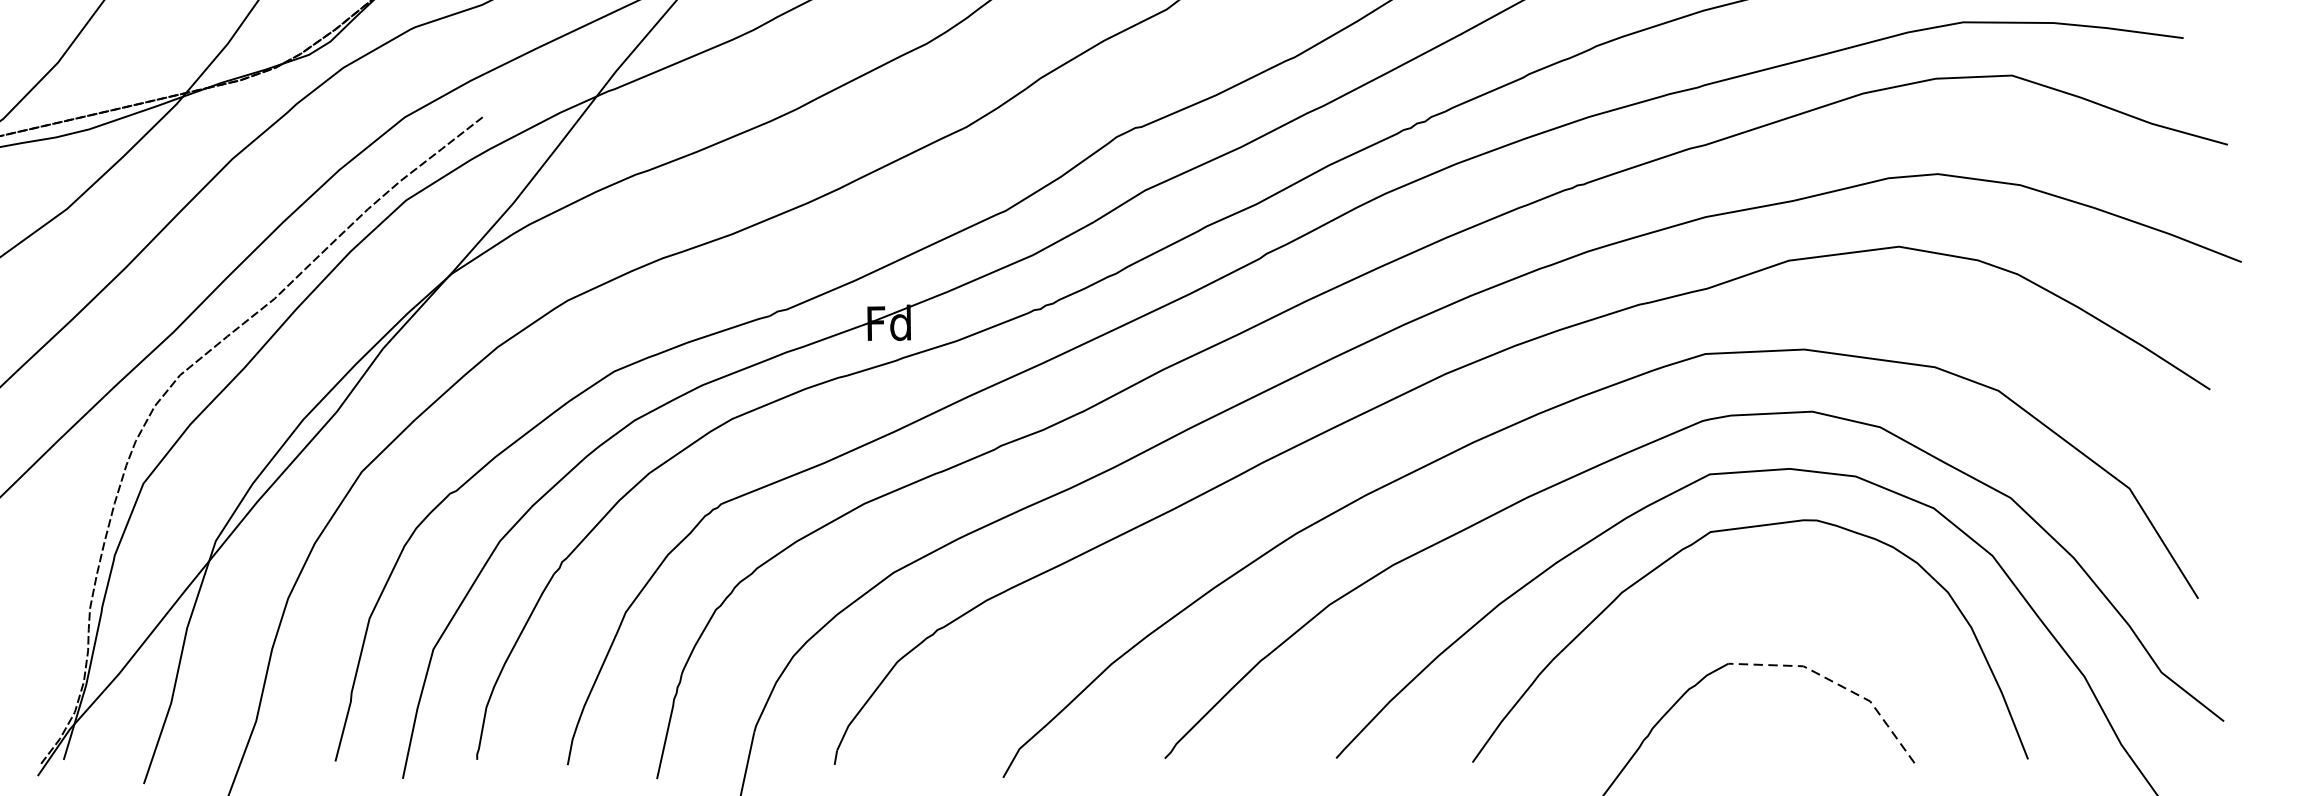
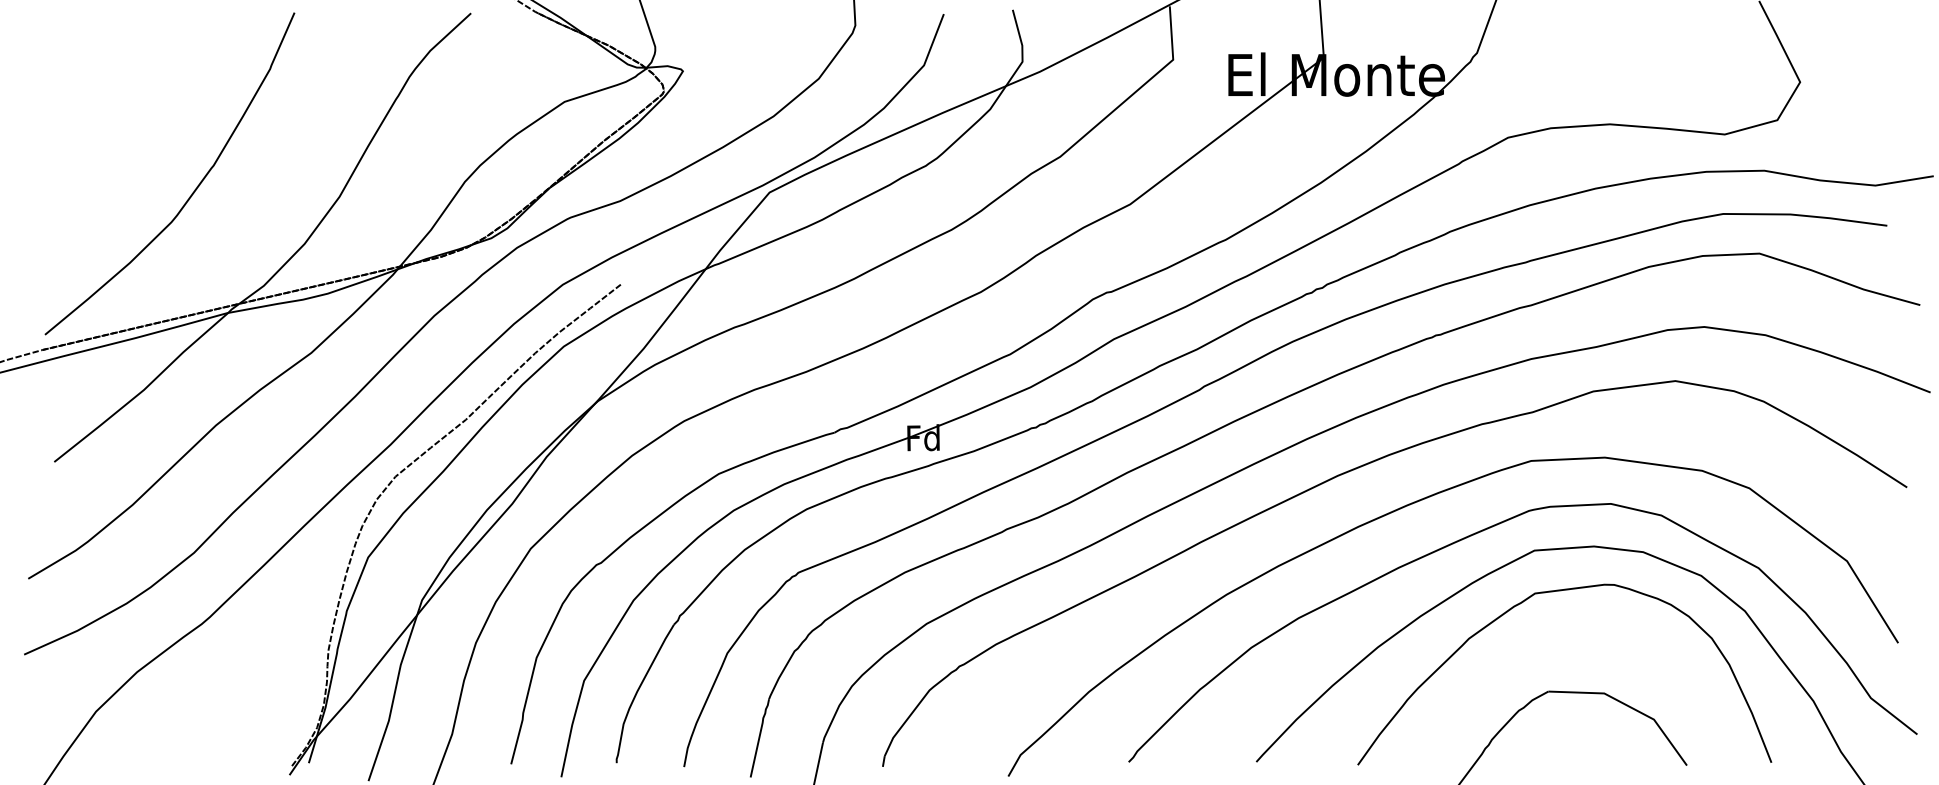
line: (1837, 683) -> (1629, 706), dashed -> solid

